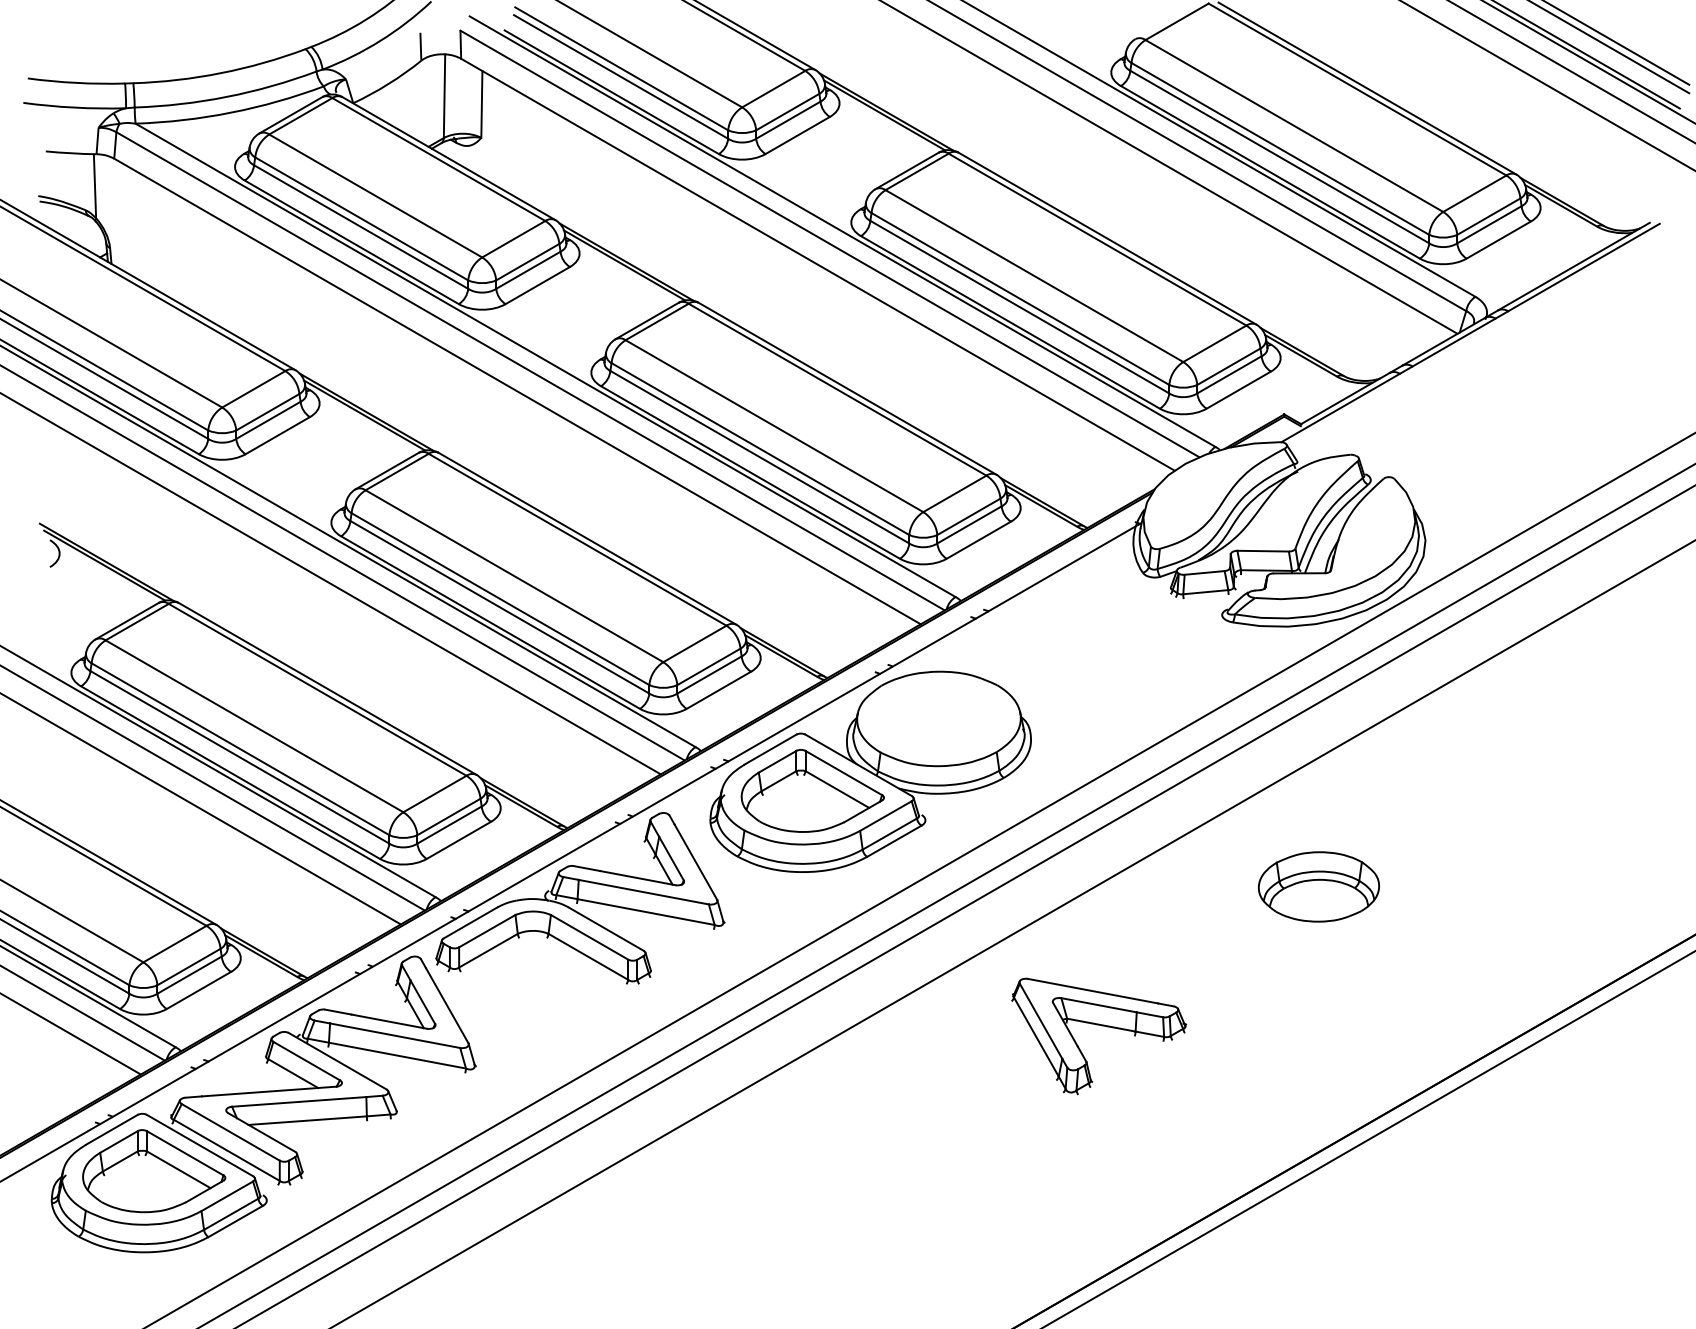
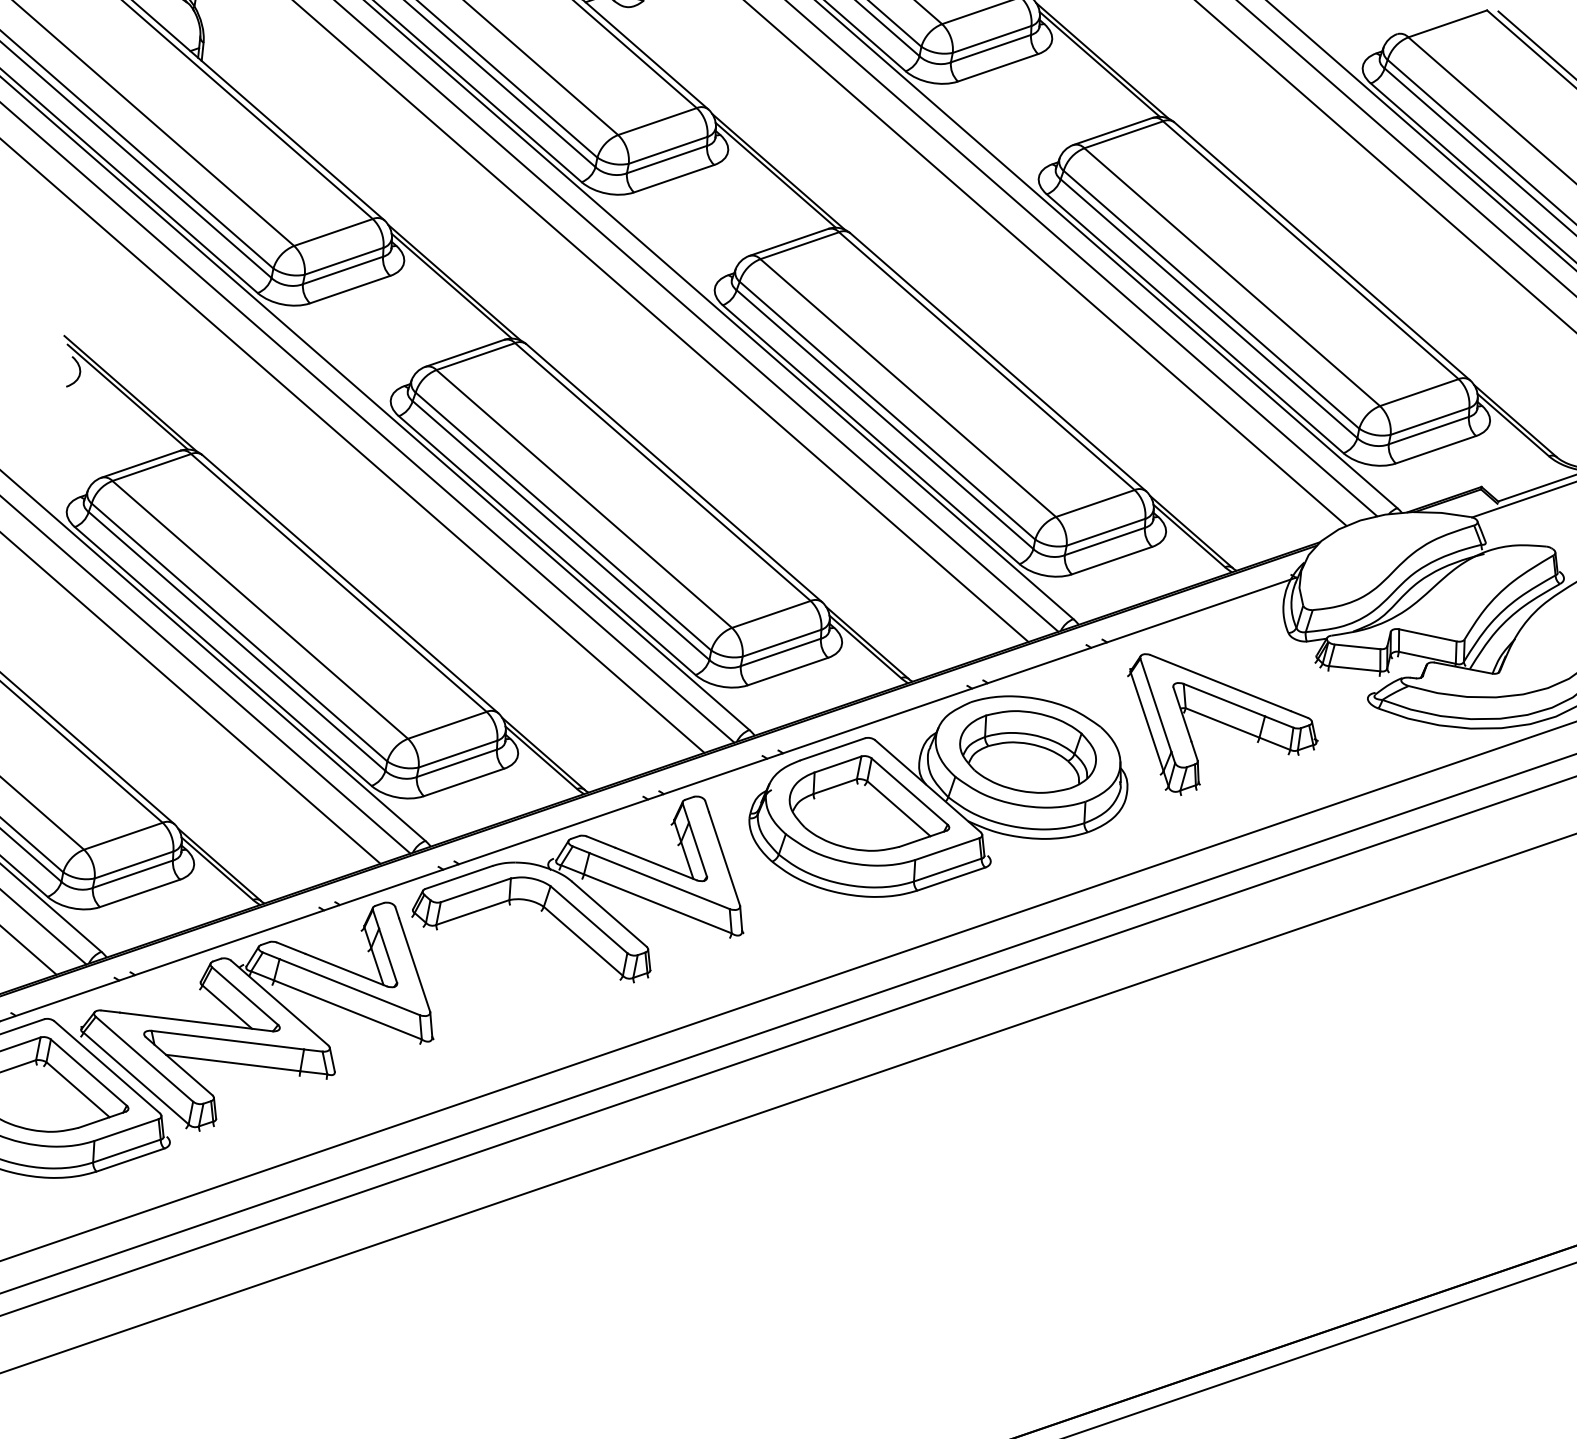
part: (1318, 886) -> (1027, 751), moved
part: (1101, 1026) -> (1222, 724), moved

